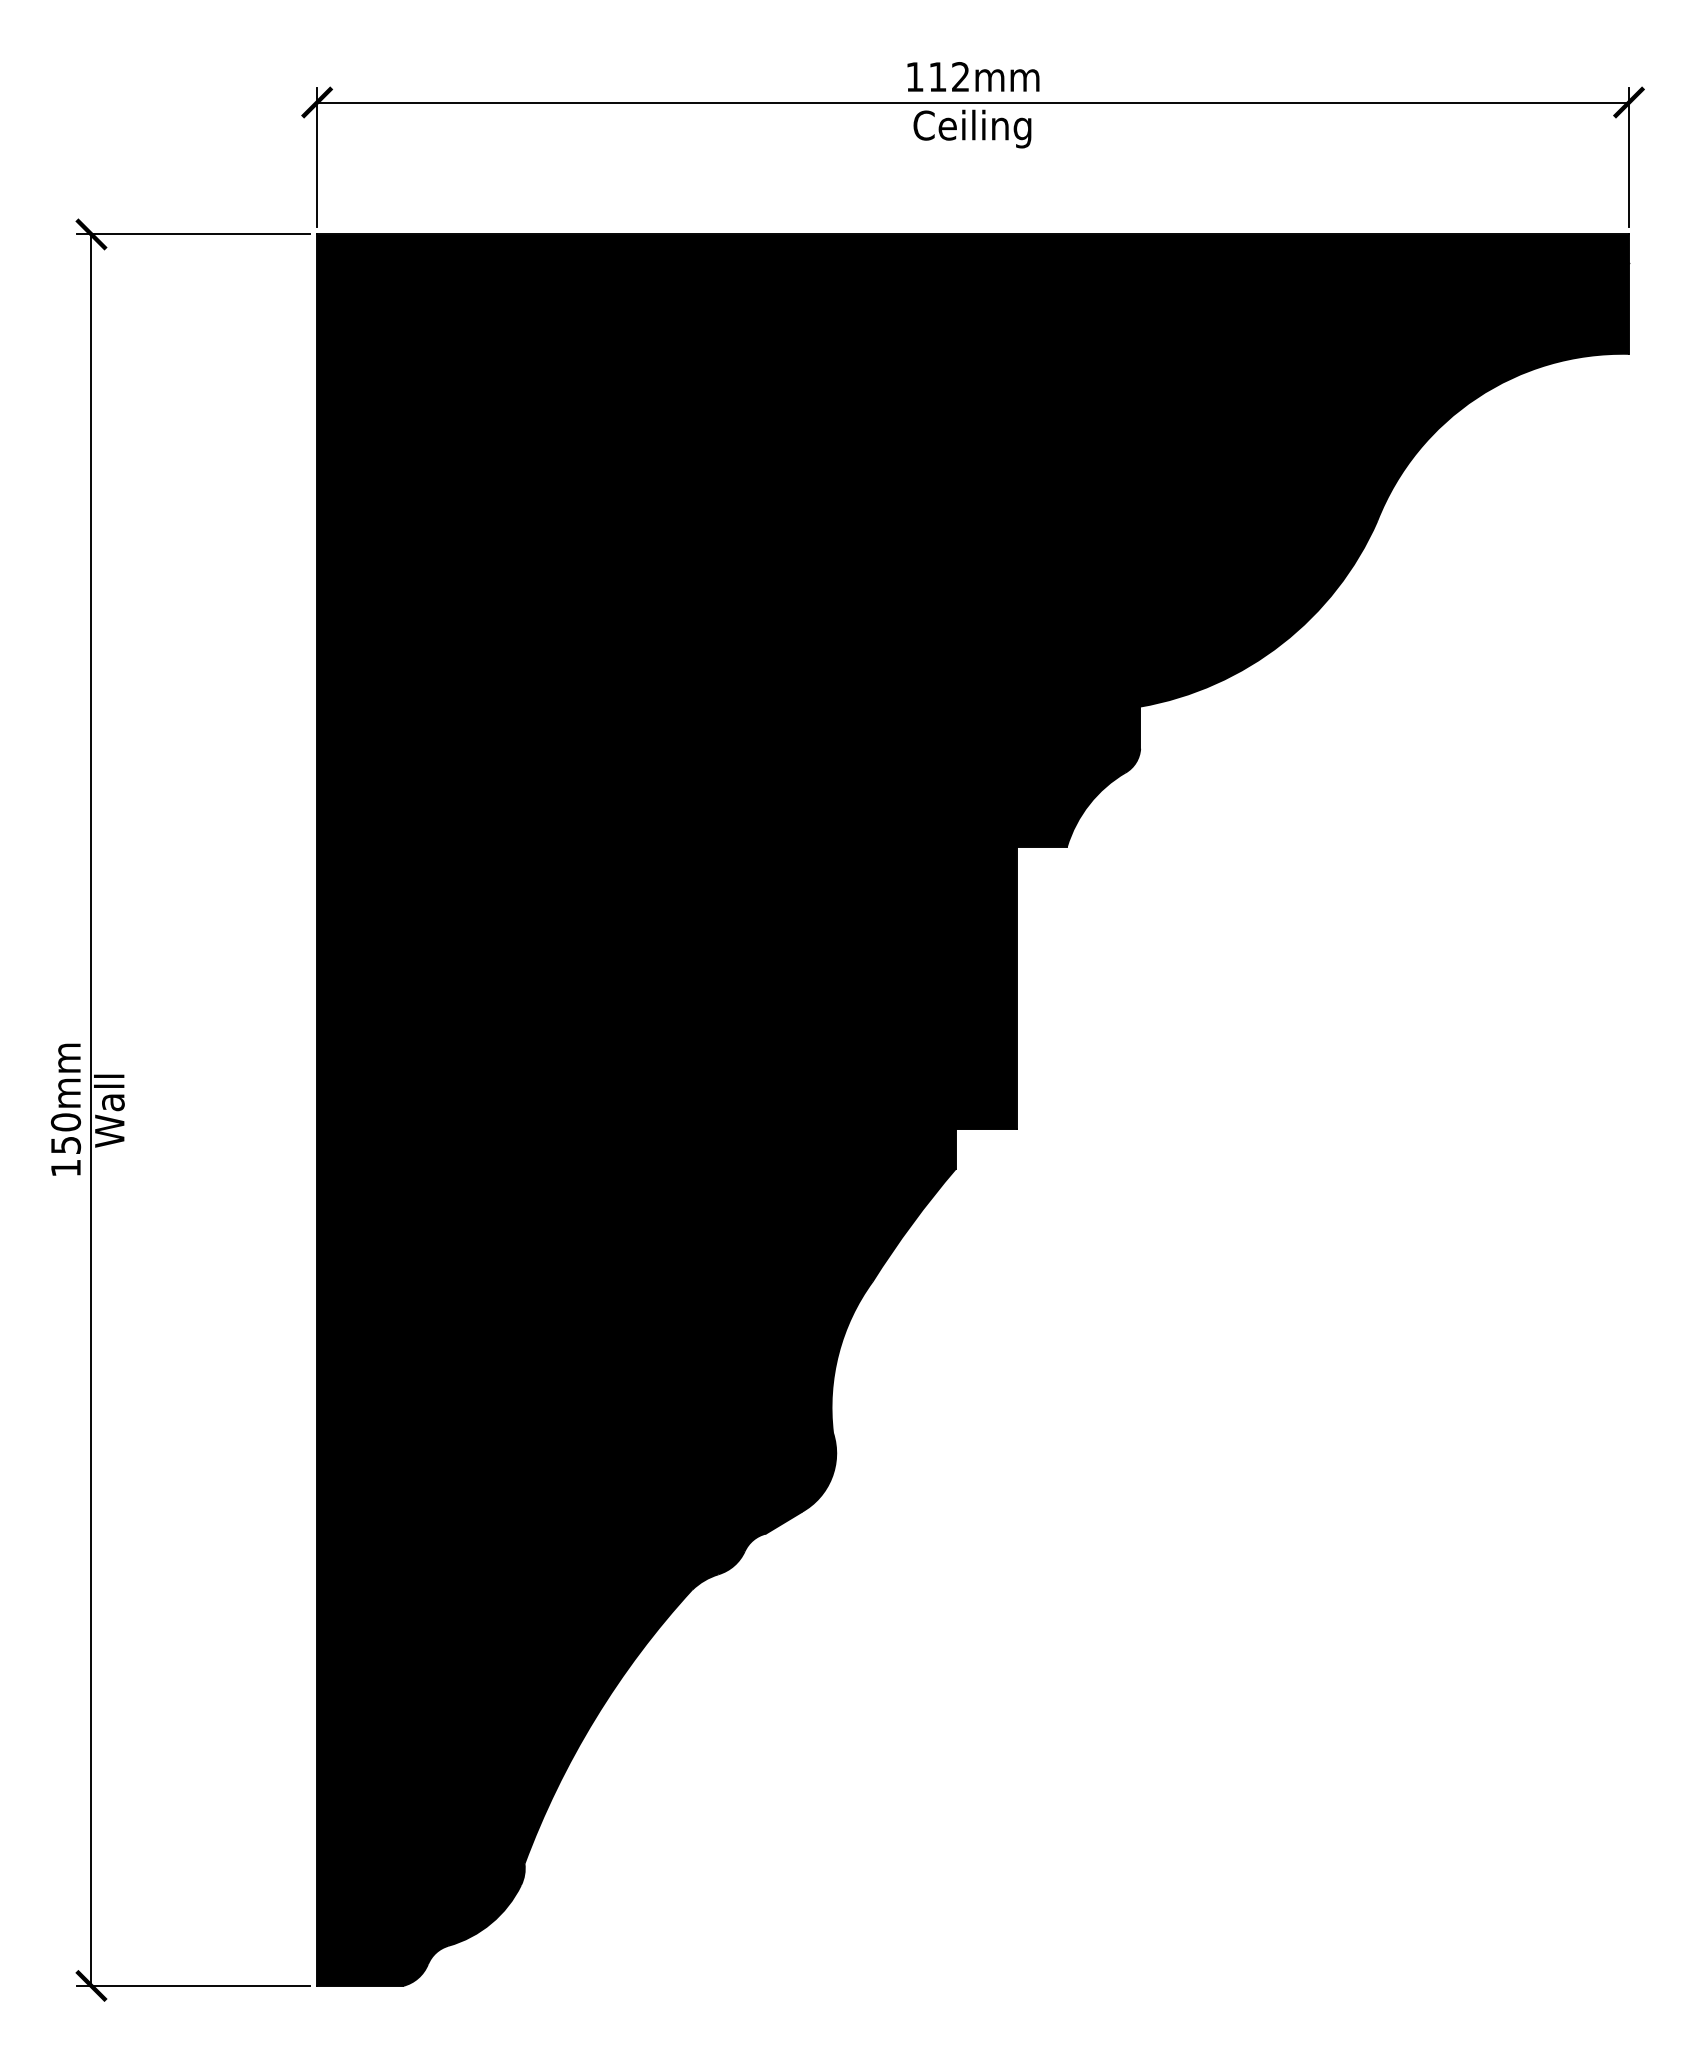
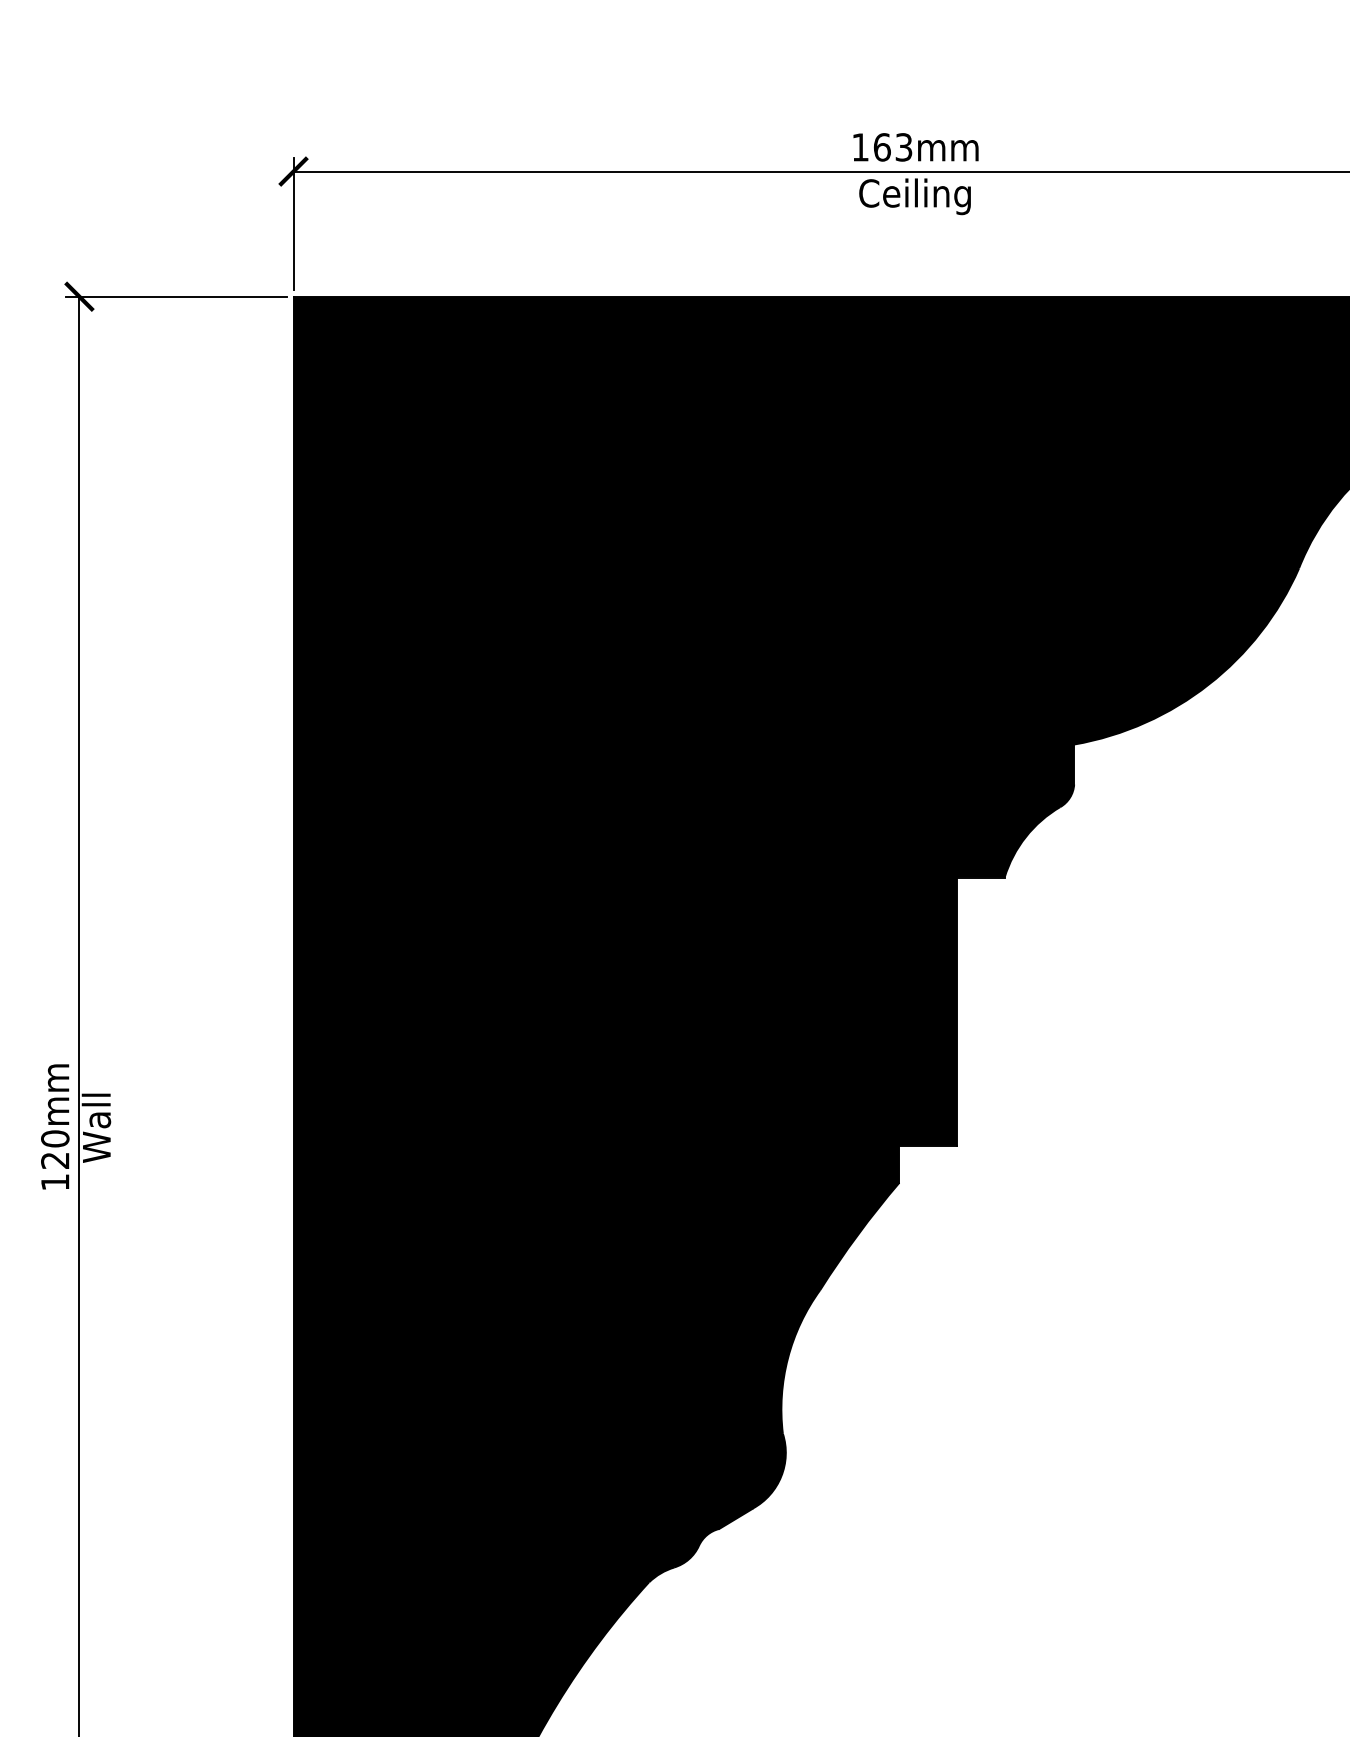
text: (949, 77) -> (893, 147), 112mm -> 163mm
text: (65, 1145) -> (54, 1160), 150mm -> 120mm

